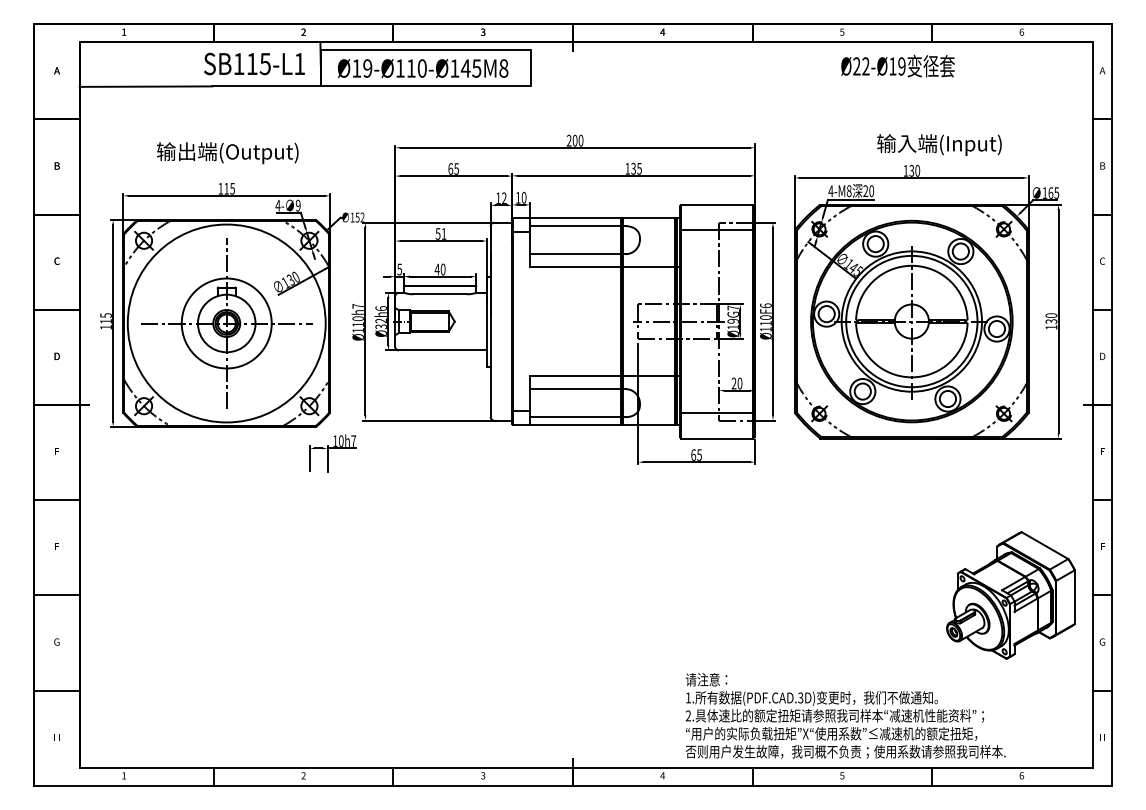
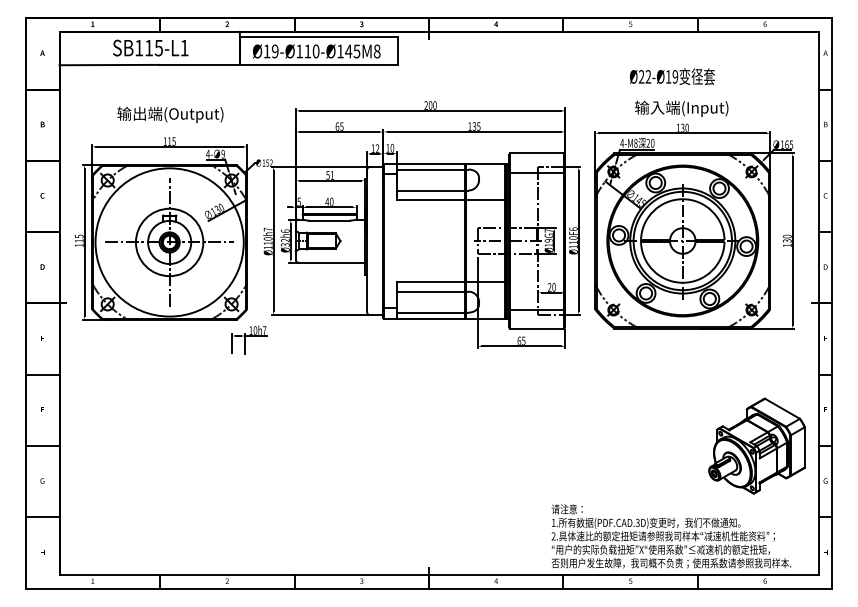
text: (254, 63) -> (150, 47), moved
text: (897, 65) -> (672, 76), moved
text: (939, 145) -> (681, 109), moved
text: (845, 715) -> (671, 536), moved

